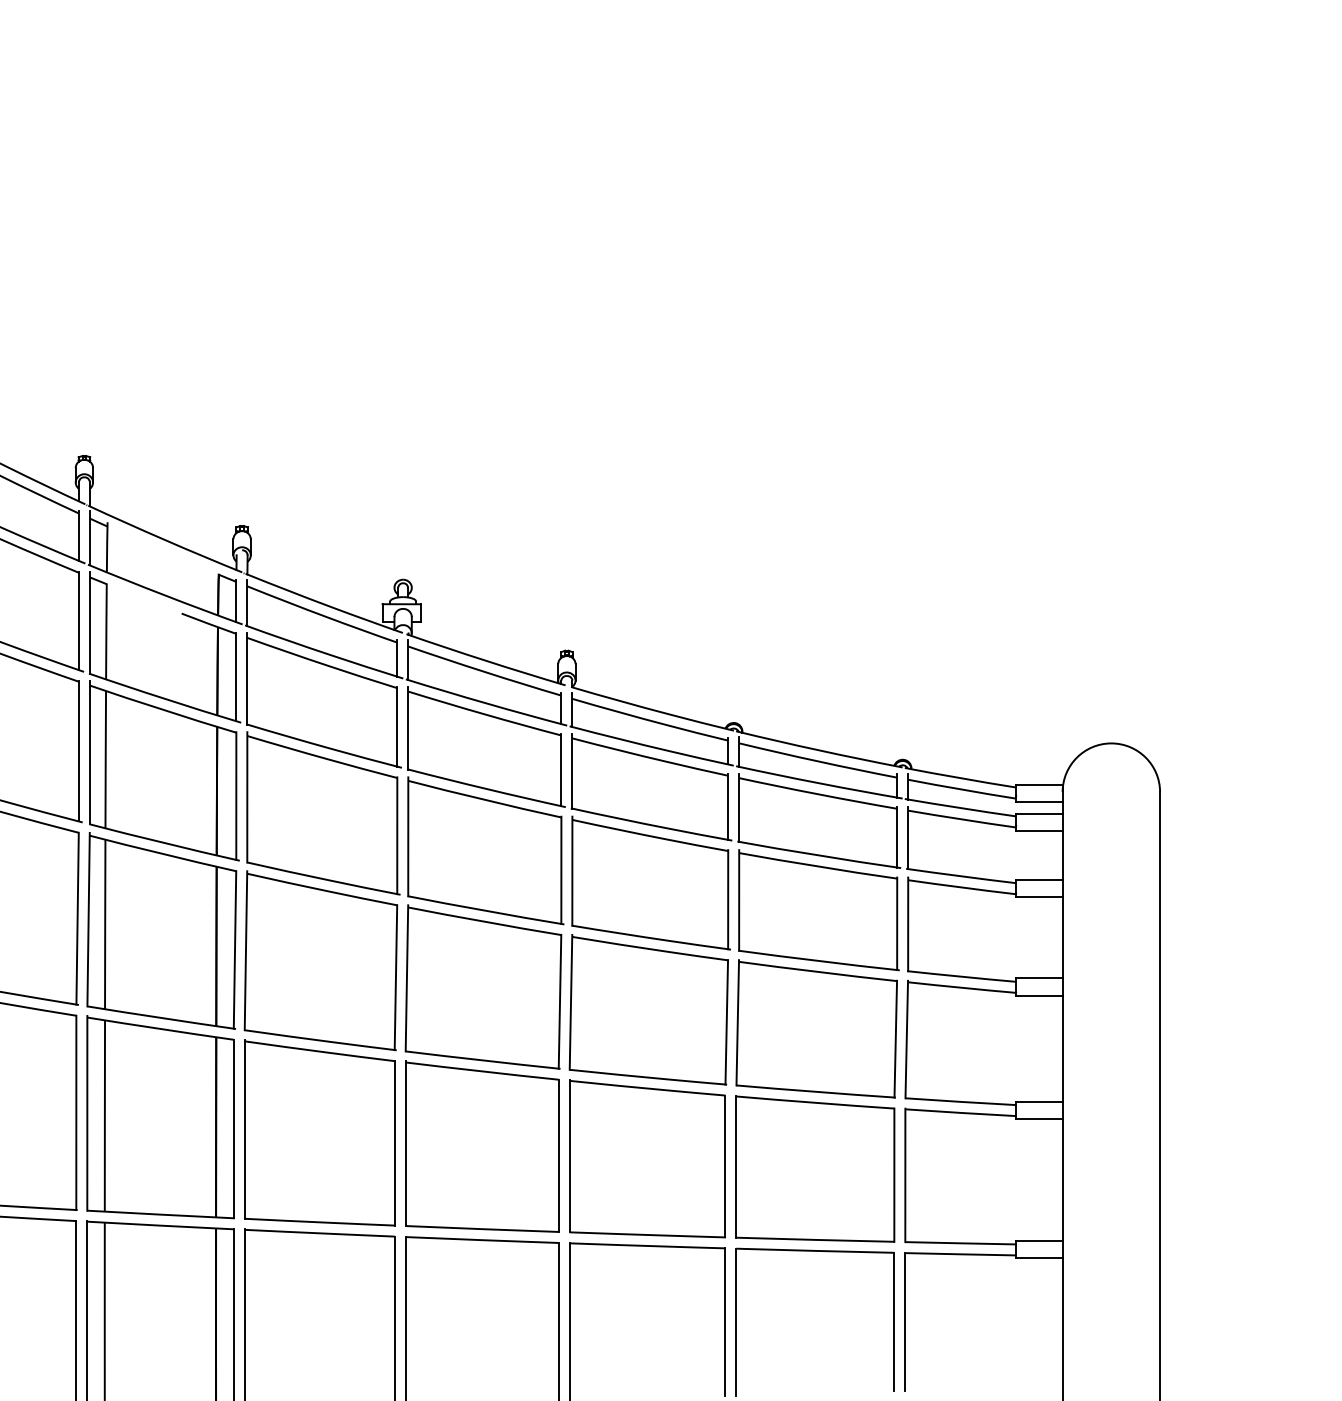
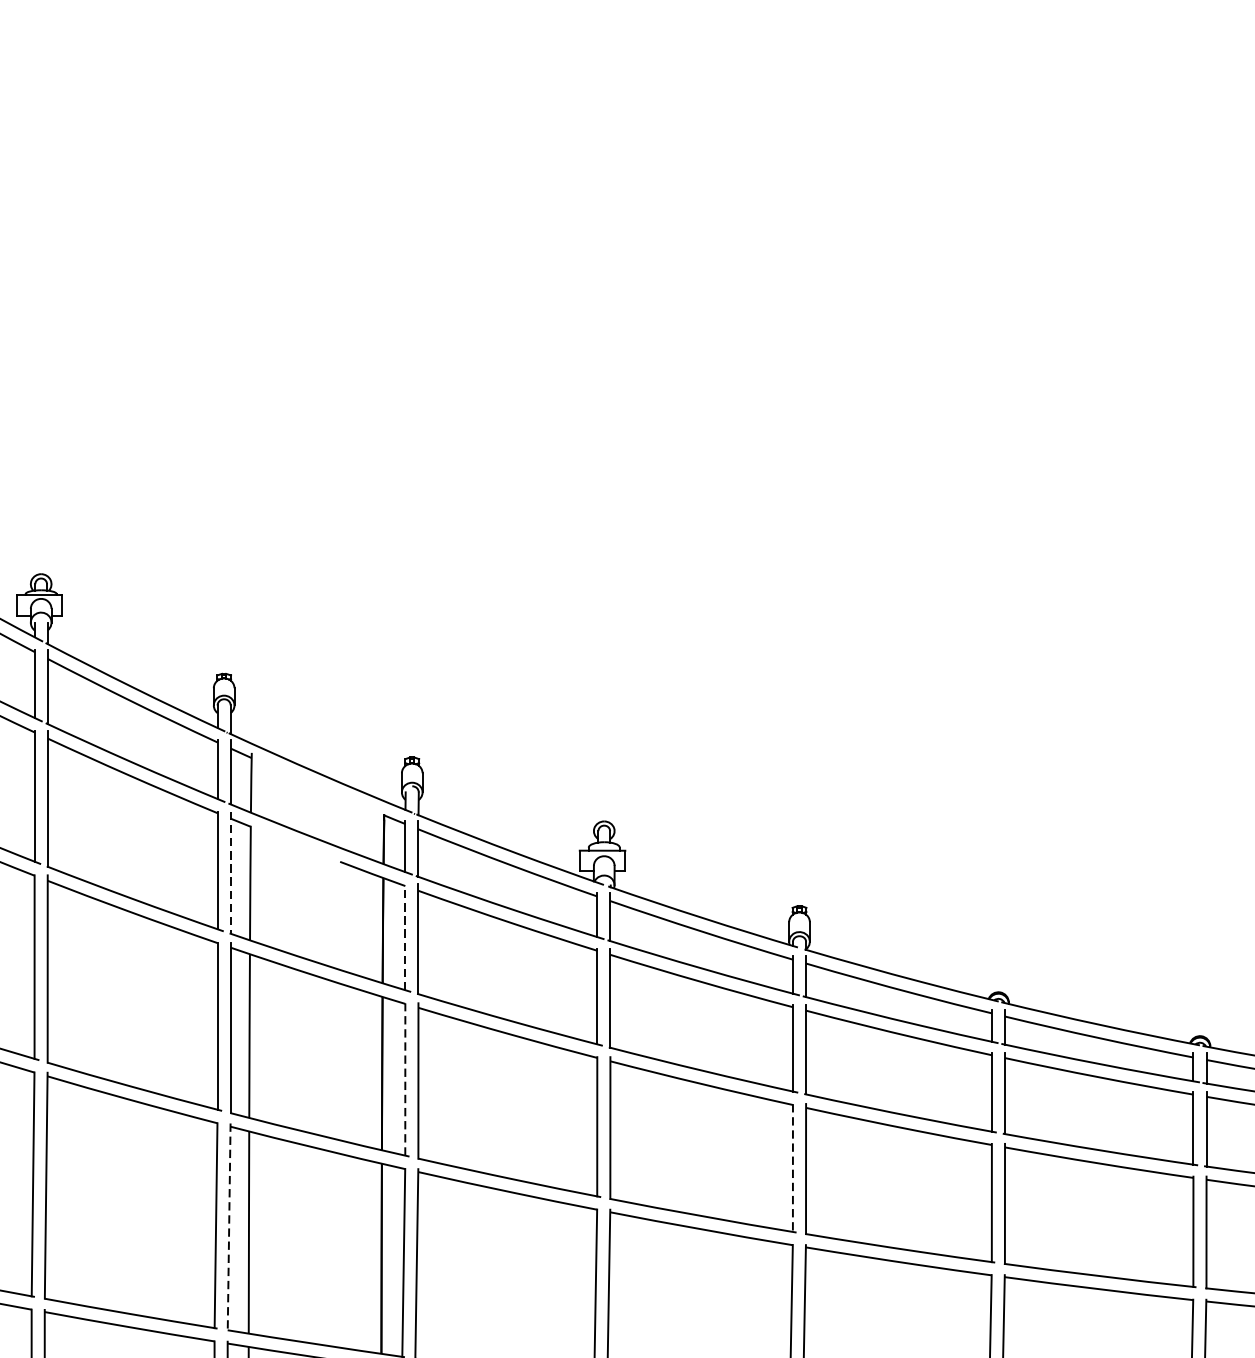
line: (89, 623) -> (230, 873), solid -> dashed
line: (236, 676) -> (405, 936), solid -> dashed
line: (236, 796) -> (405, 1079), solid -> dashed
line: (561, 870) -> (793, 1168), solid -> dashed
line: (88, 919) -> (229, 1226), solid -> dashed

